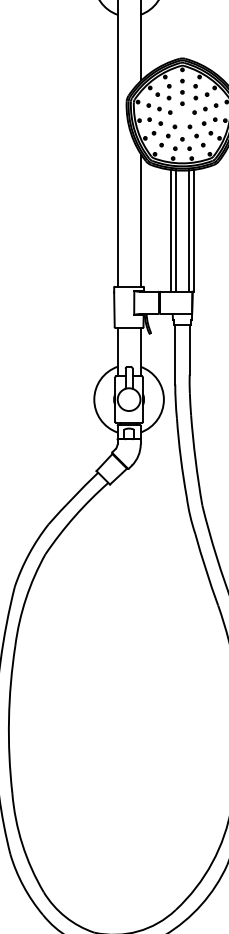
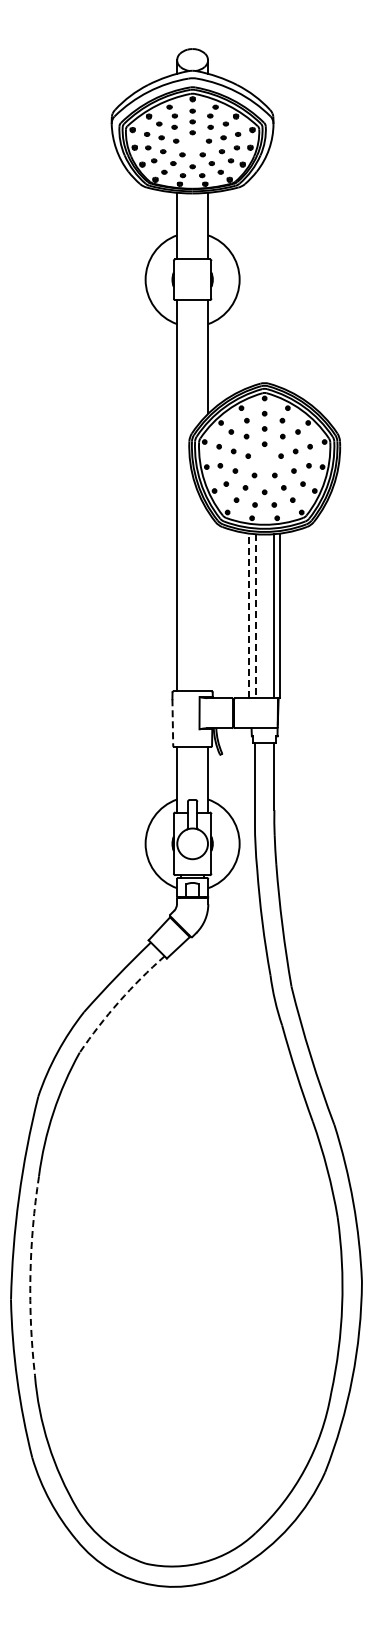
line: (140, 220) -> (208, 602), removed
line: (171, 230) -> (249, 615), solid -> dashed
line: (175, 230) -> (255, 615), solid -> dashed
line: (114, 310) -> (172, 723), solid -> dashed
arc: (74, 516) -> (119, 1001), solid -> dashed
arc: (9, 719) -> (30, 1275), solid -> dashed

